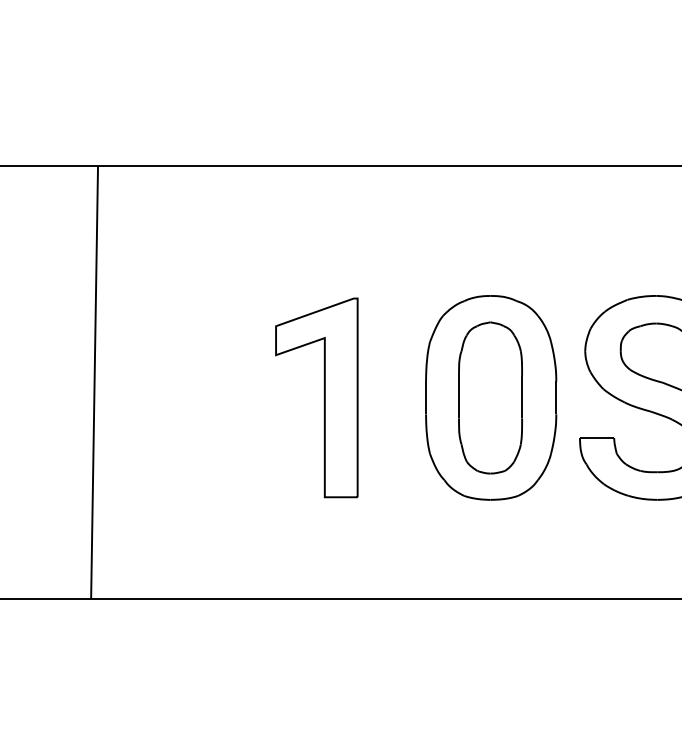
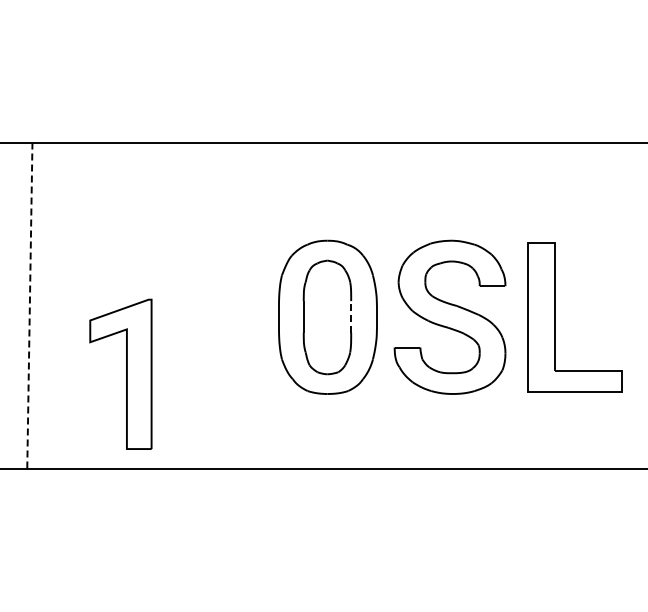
line: (94, 382) -> (29, 305), solid -> dashed
part: (316, 396) -> (120, 373), moved
line: (522, 396) -> (351, 316), solid -> dashed

